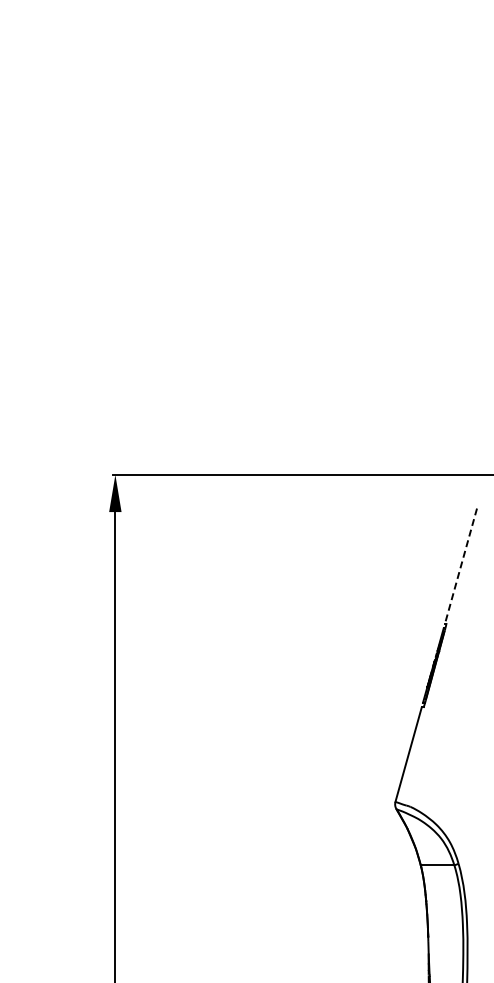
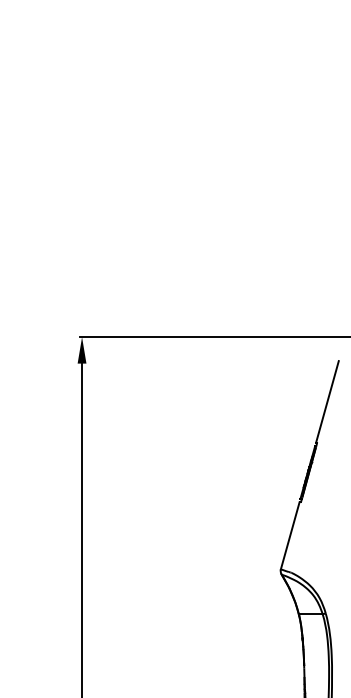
line: (461, 566) -> (327, 402), dashed -> solid

